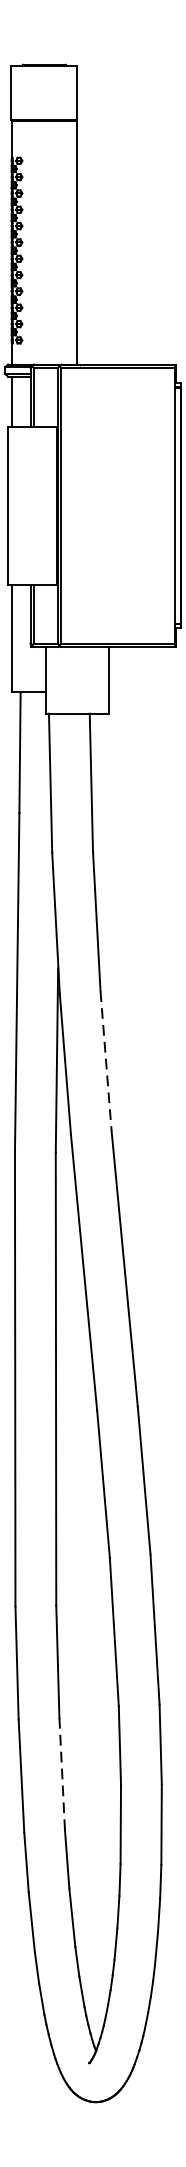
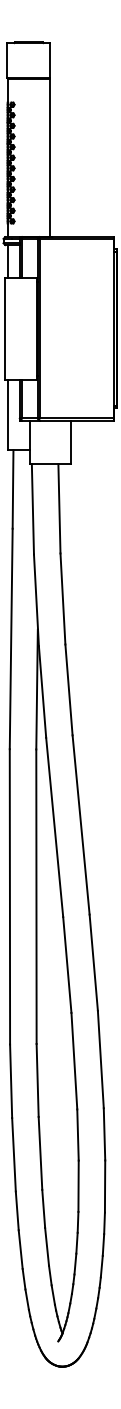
line: (105, 1060) -> (68, 689), dashed -> solid
line: (62, 1774) -> (40, 1153), dashed -> solid

